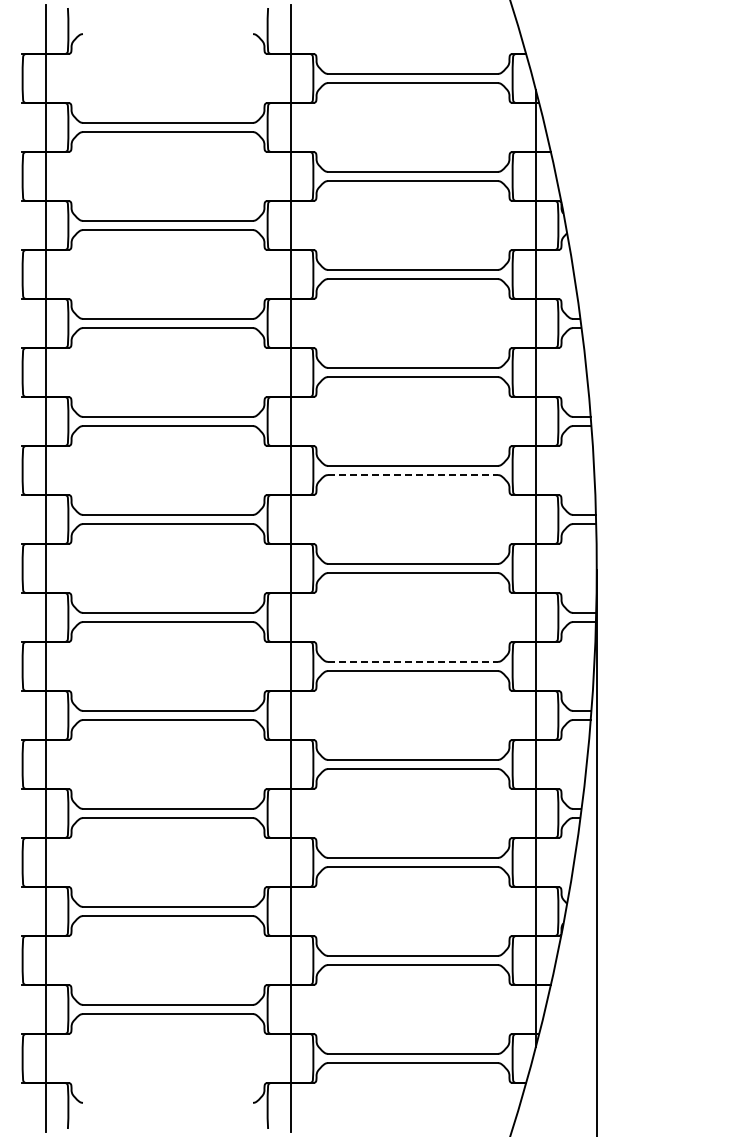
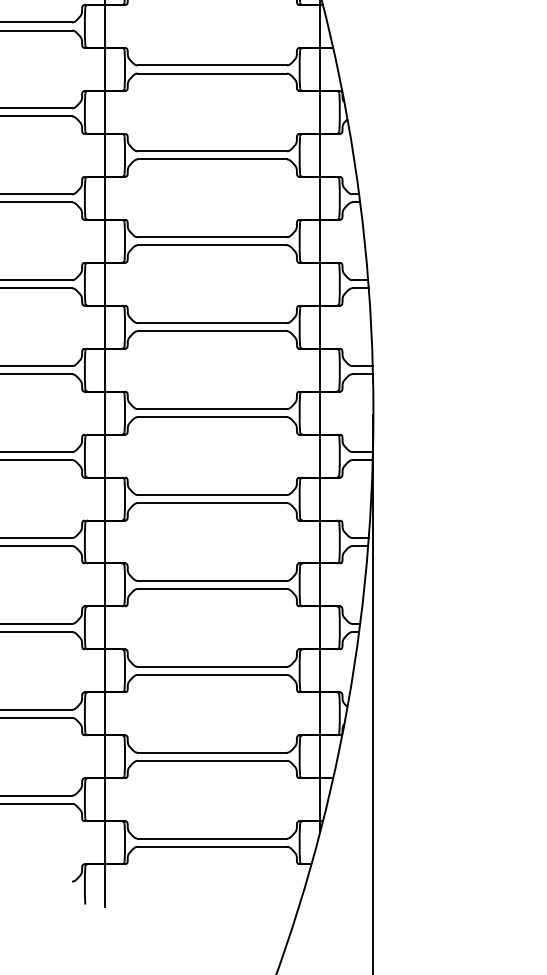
line: (413, 475) -> (212, 331), dashed -> solid
line: (413, 661) -> (212, 494), dashed -> solid

